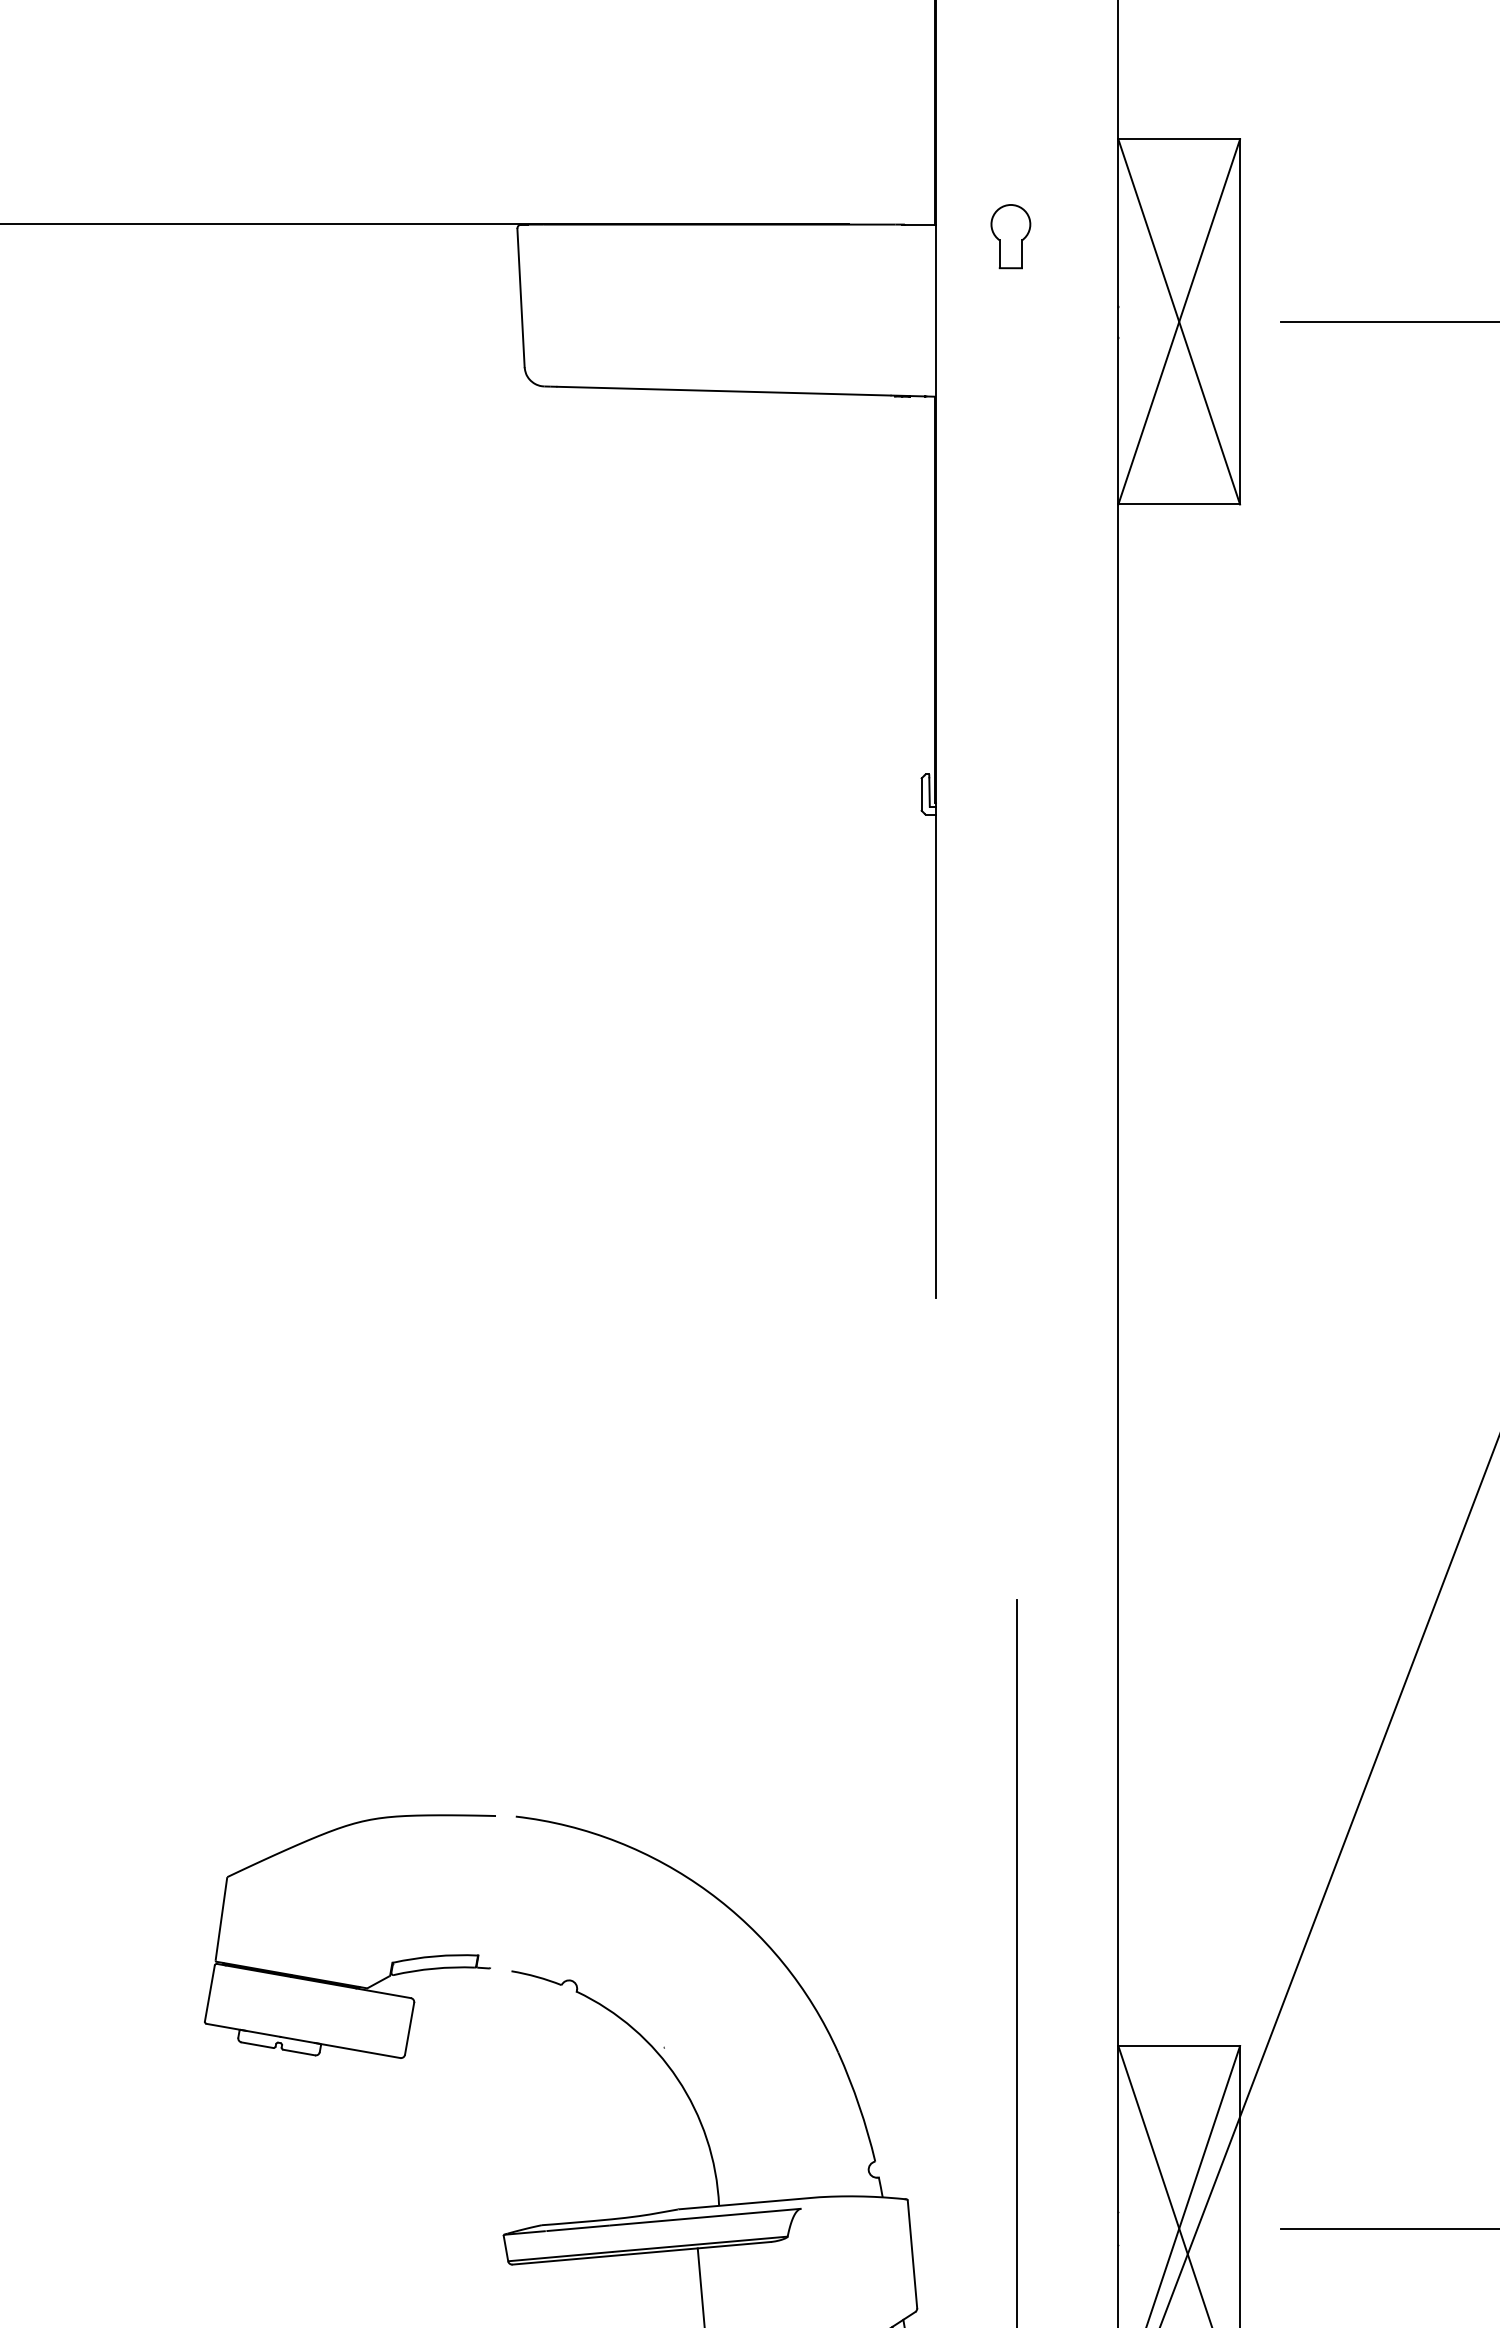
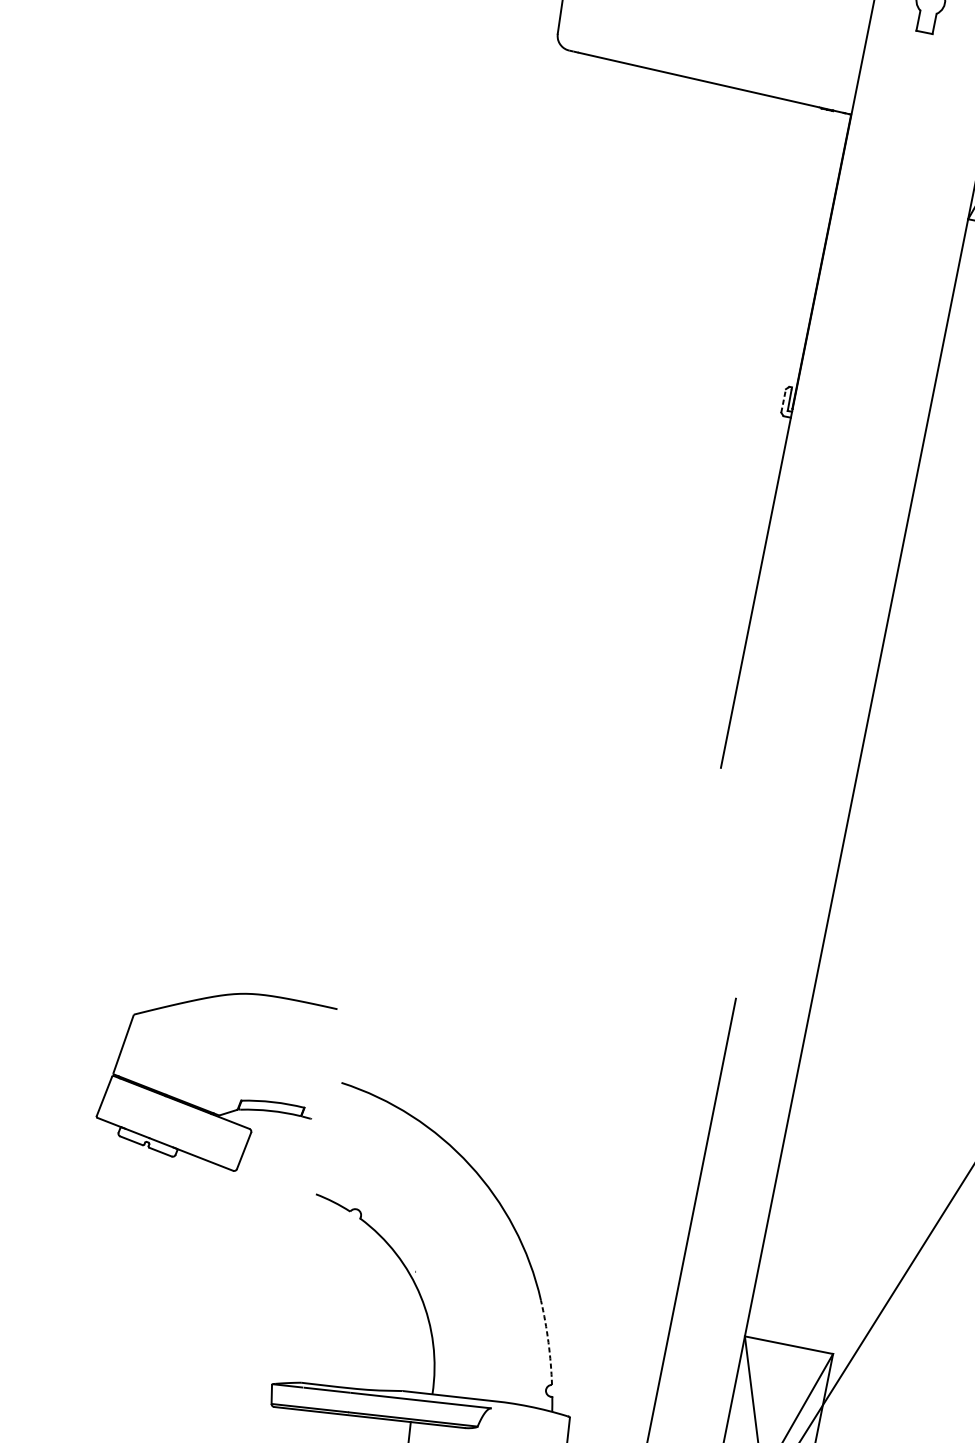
line: (921, 794) -> (783, 400), solid -> dashed
part: (341, 1982) -> (201, 1107), moved
arc: (859, 2106) -> (548, 1342), solid -> dashed

